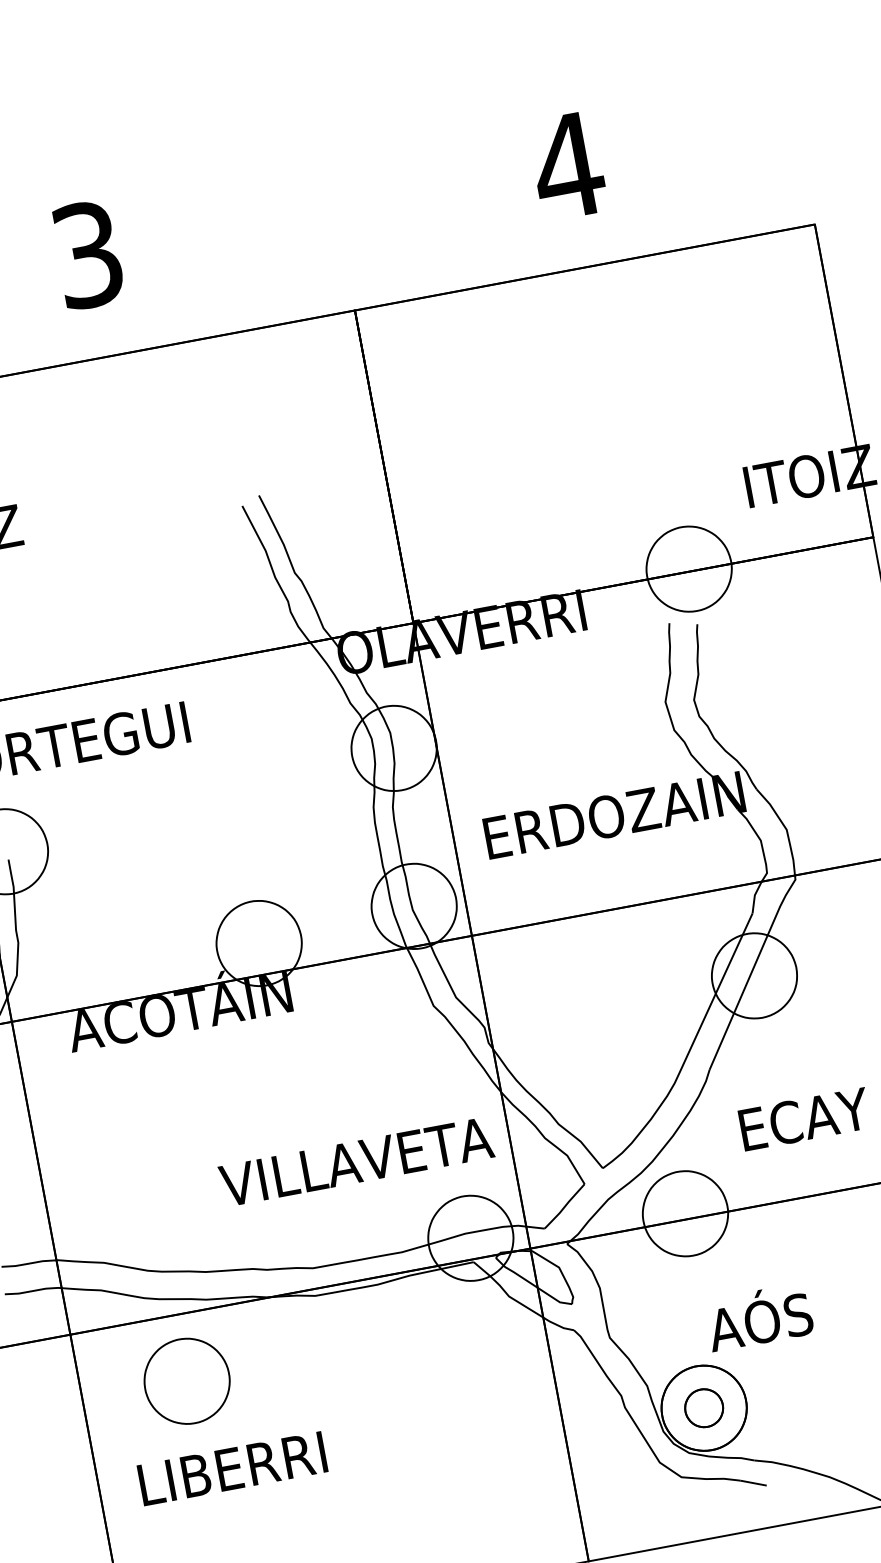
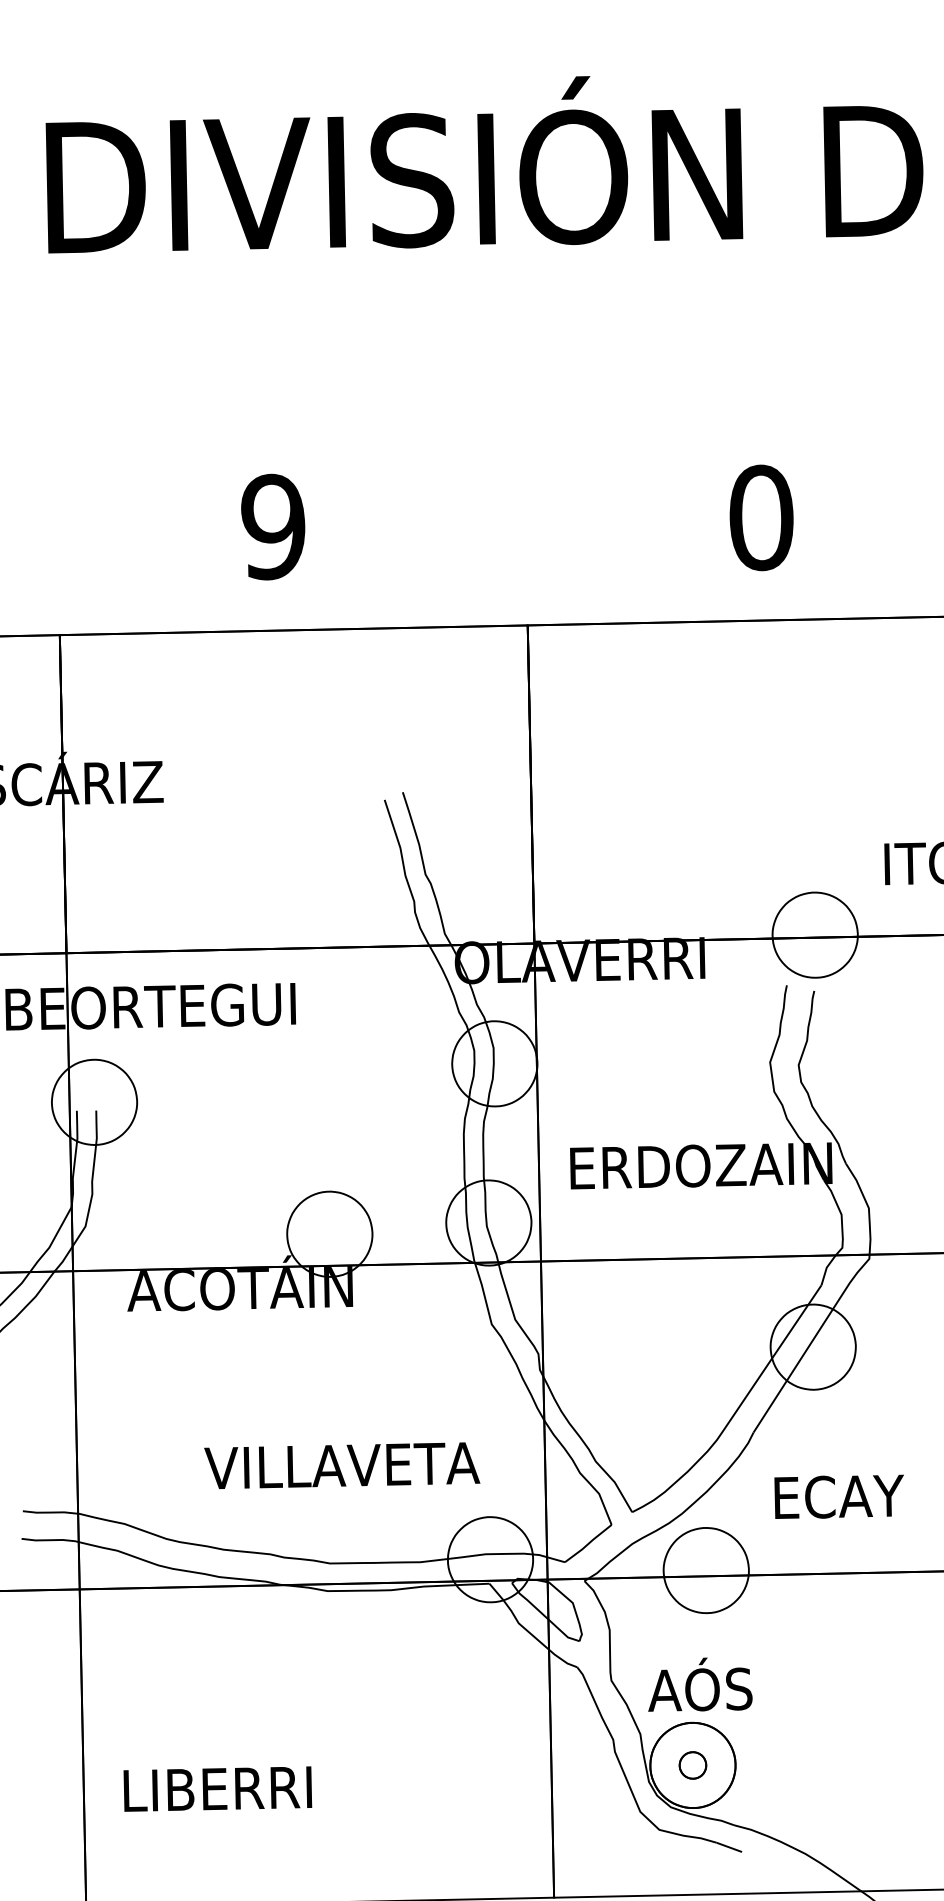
text: (567, 165) -> (761, 517), 4 -> 0
text: (88, 255) -> (273, 527), 3 -> 9
text: (356, 1161) -> (342, 1465), moved
text: (759, 1317) -> (700, 1684), moved
part: (186, 1381) -> (186, 1654), removed
part: (703, 1408) -> (692, 1765), size x0.7
text: (232, 1468) -> (217, 1788), moved

